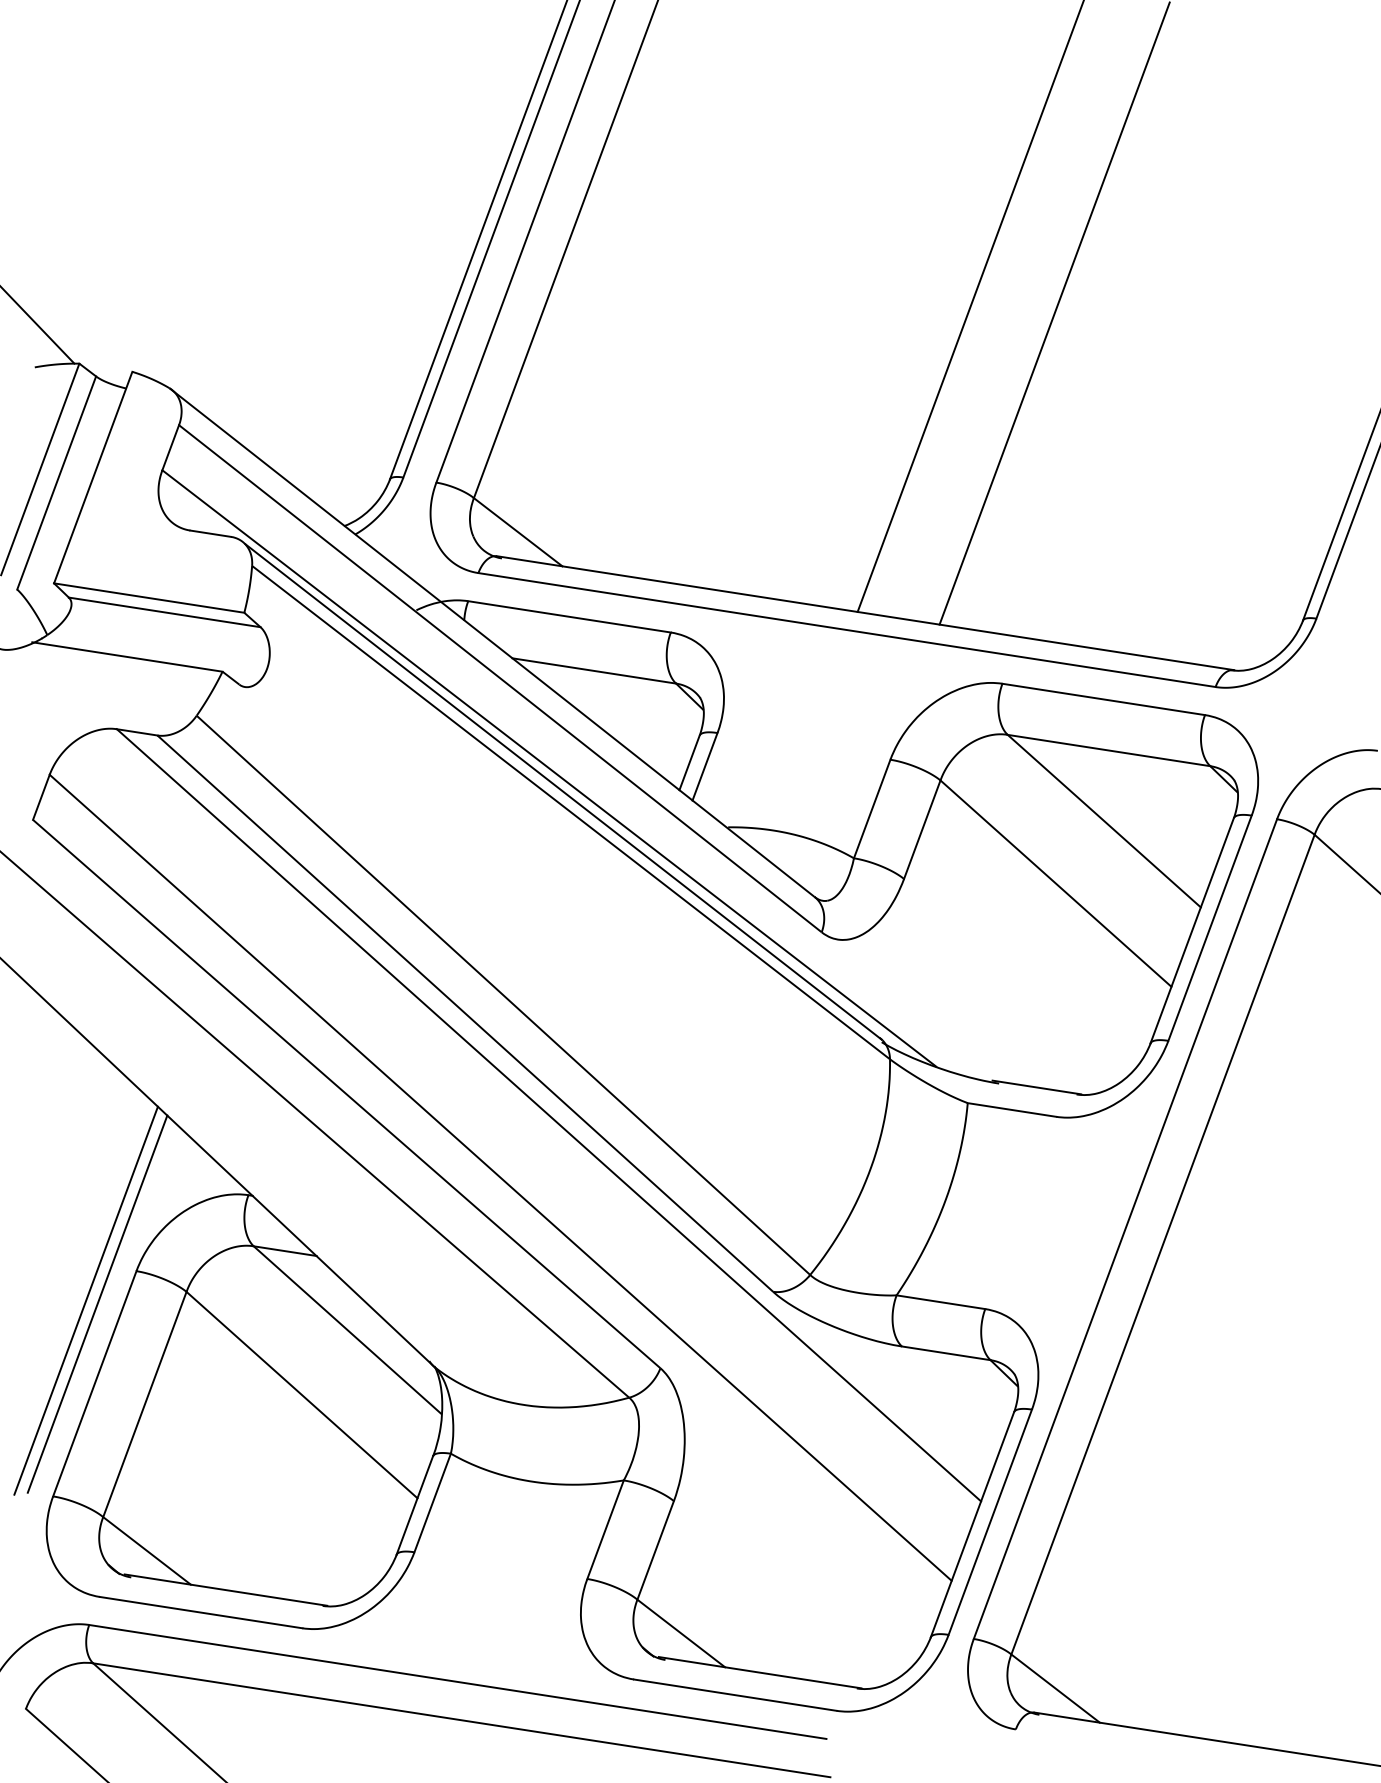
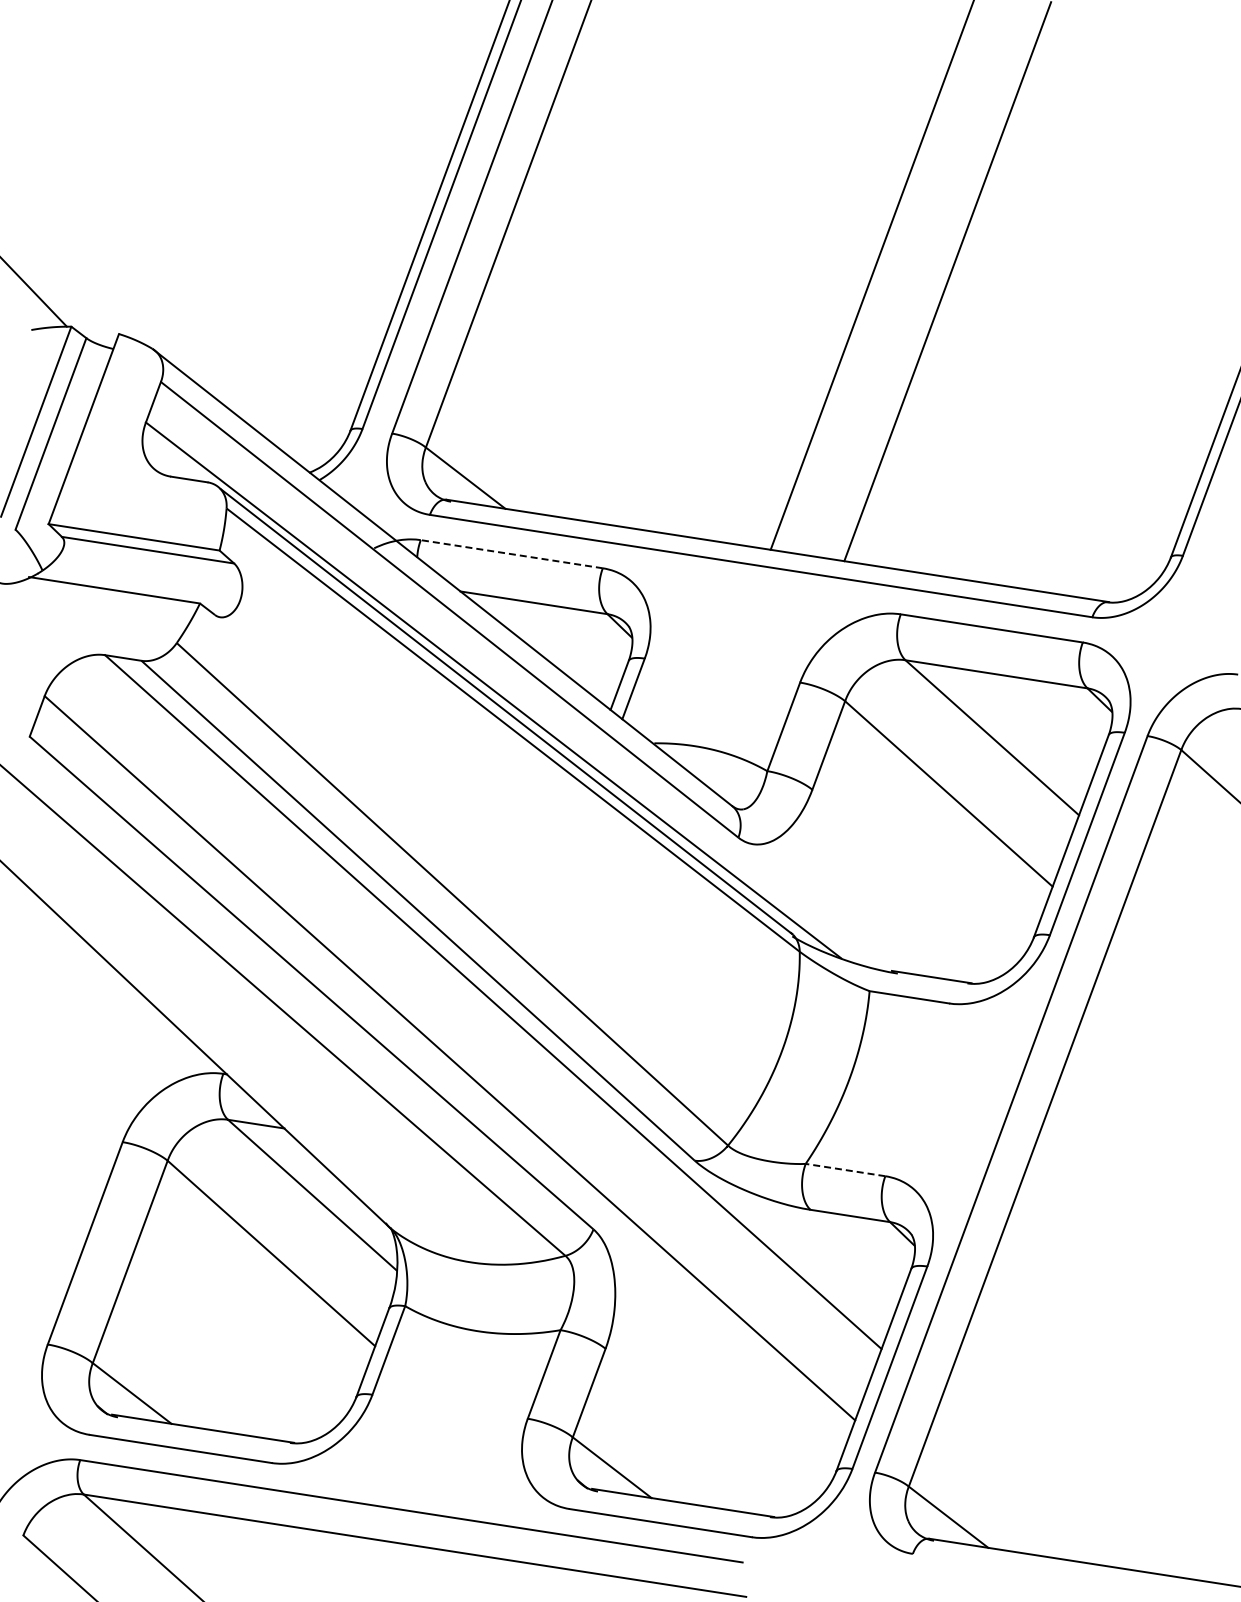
line: (569, 617) -> (511, 554), solid -> dashed
line: (85, 1300) -> (76, 1168), removed
line: (940, 1301) -> (845, 1169), solid -> dashed
line: (97, 1303) -> (87, 1171), removed

